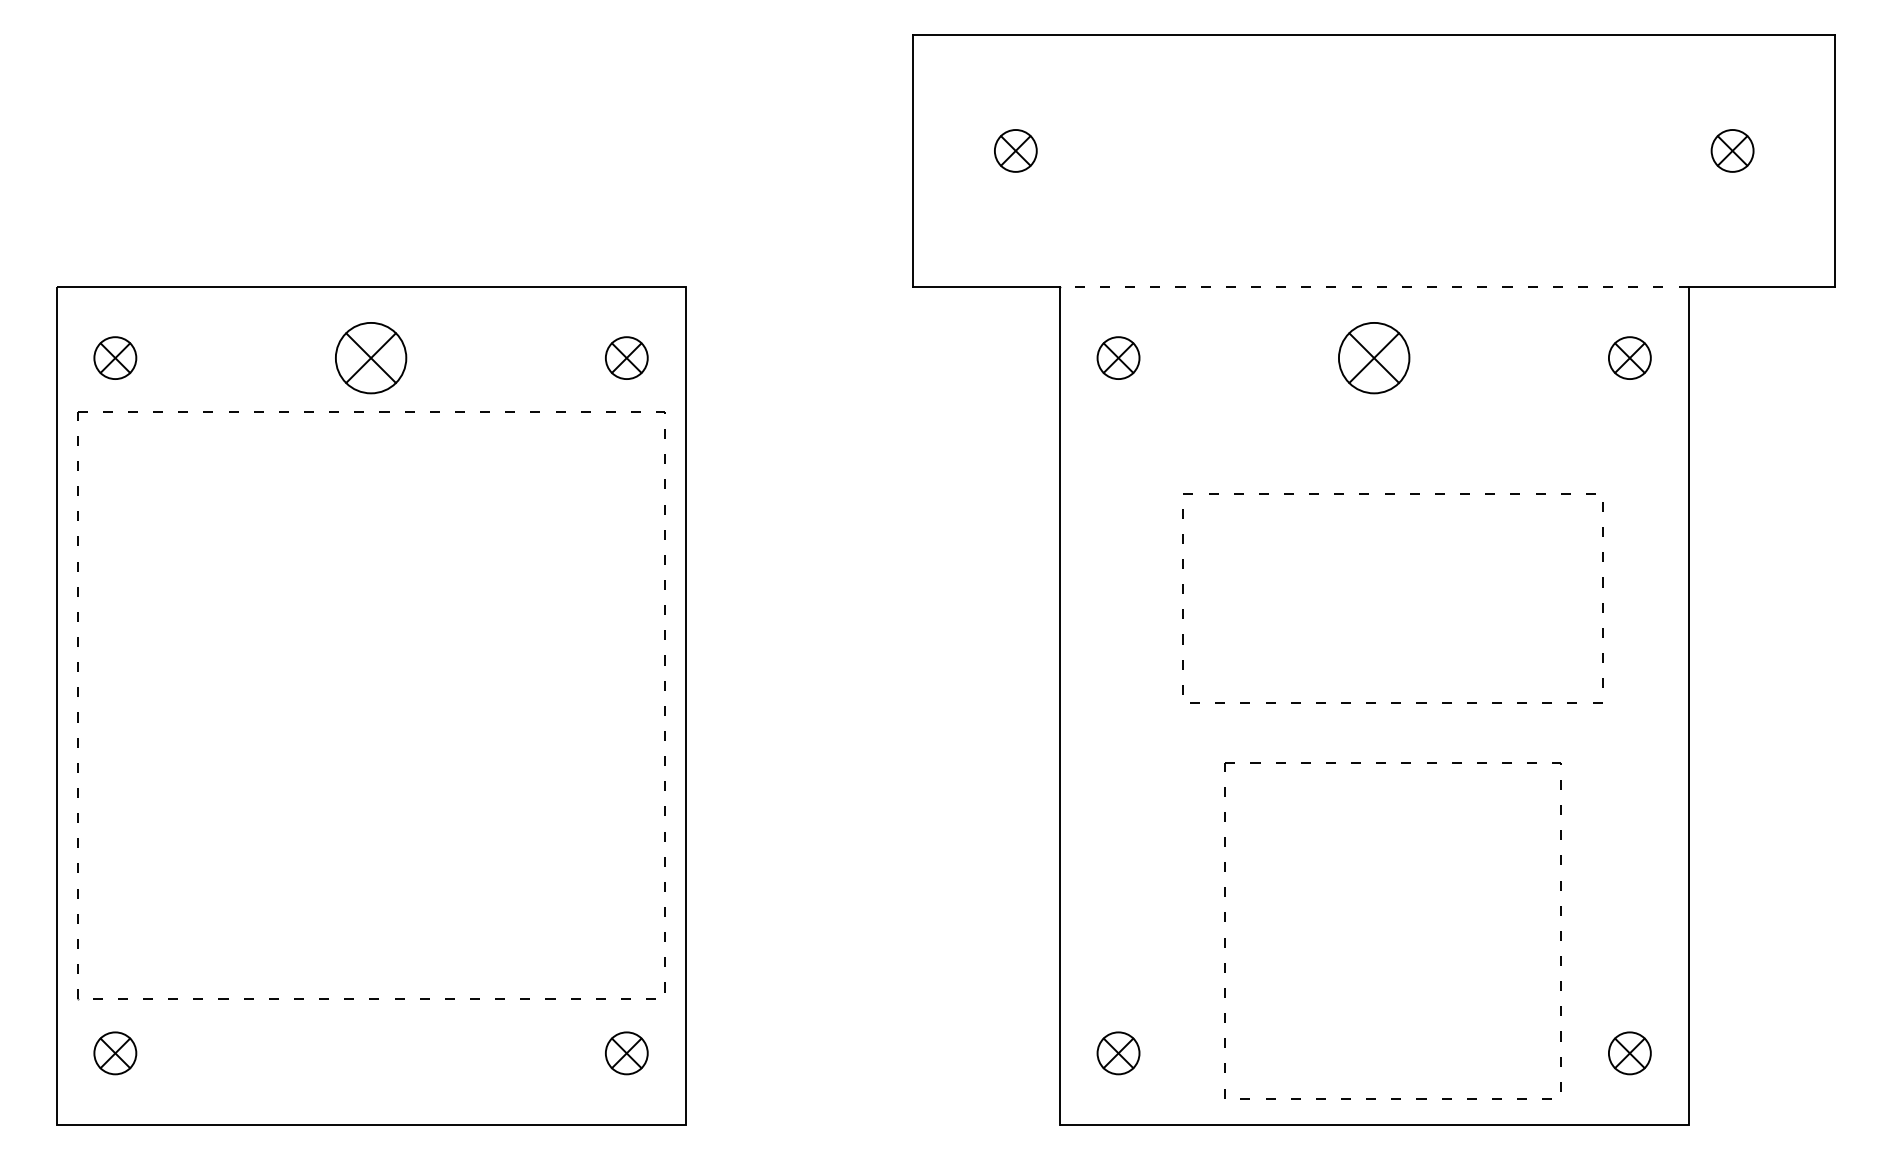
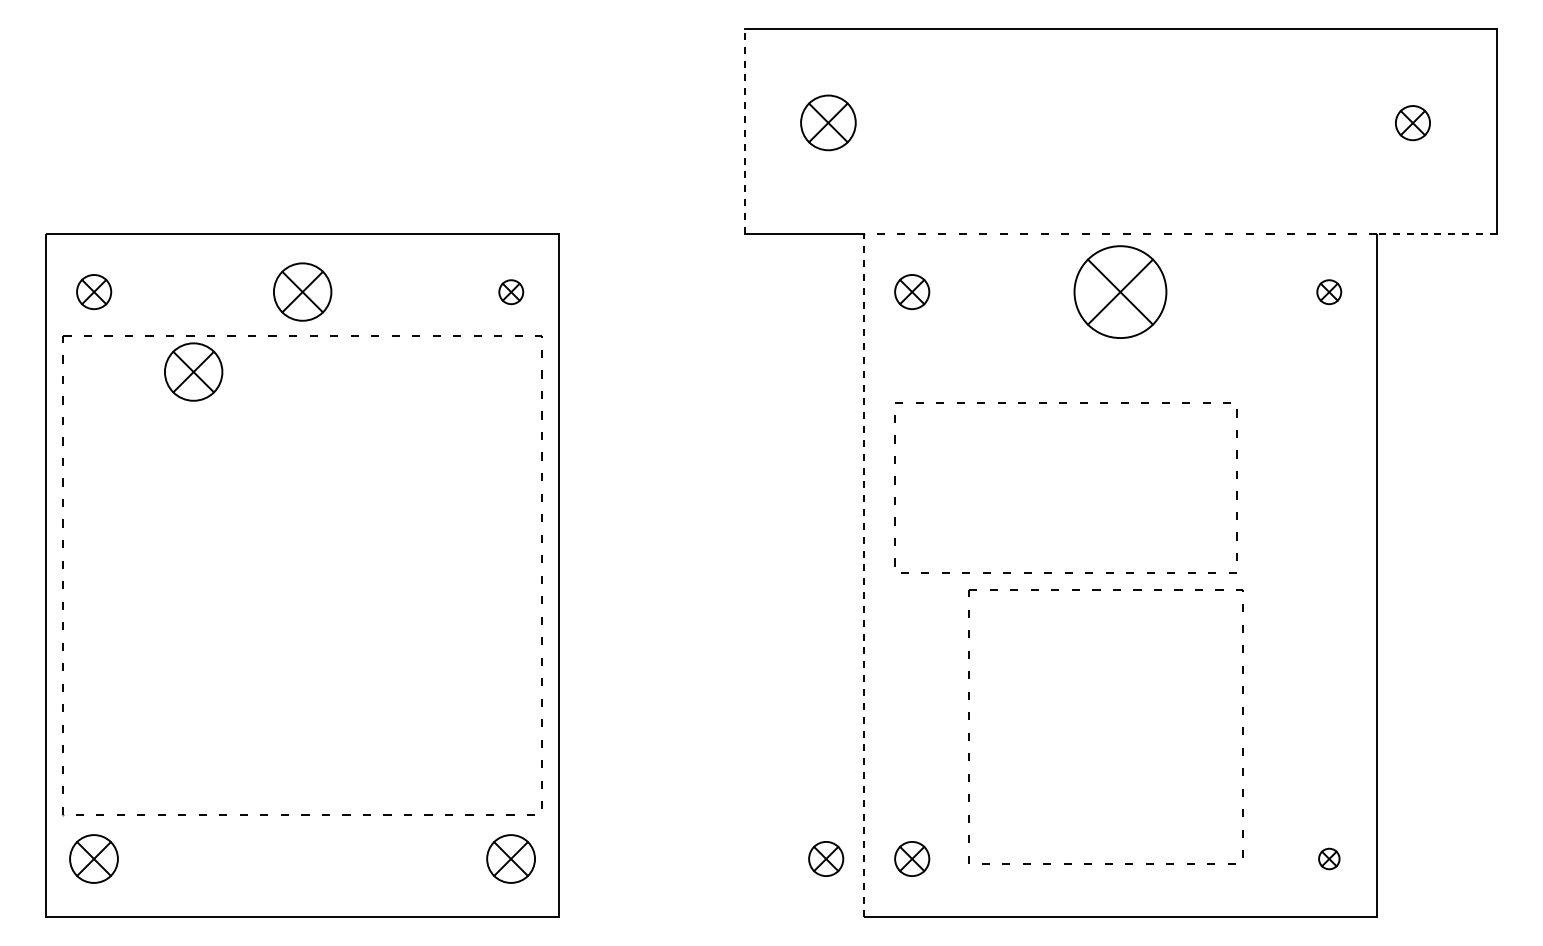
part: (1015, 151) -> (828, 123), size x1.6
line: (912, 161) -> (744, 131), solid -> dashed
line: (1761, 286) -> (1436, 233), solid -> dashed
part: (1373, 357) -> (1120, 291), size x1.6
part: (627, 358) -> (511, 292), size x0.7
part: (1630, 358) -> (1329, 292), size x0.7
part: (237, 455) -> (193, 371), added
part: (1392, 494) -> (1065, 403), moved
line: (1060, 705) -> (864, 575), solid -> dashed
part: (1386, 763) -> (1100, 590), moved
part: (115, 1052) -> (94, 858), size x1.4
part: (627, 1052) -> (511, 858), size x1.4
part: (1013, 1052) -> (826, 858), added
part: (1630, 1052) -> (1329, 858), size x0.6

